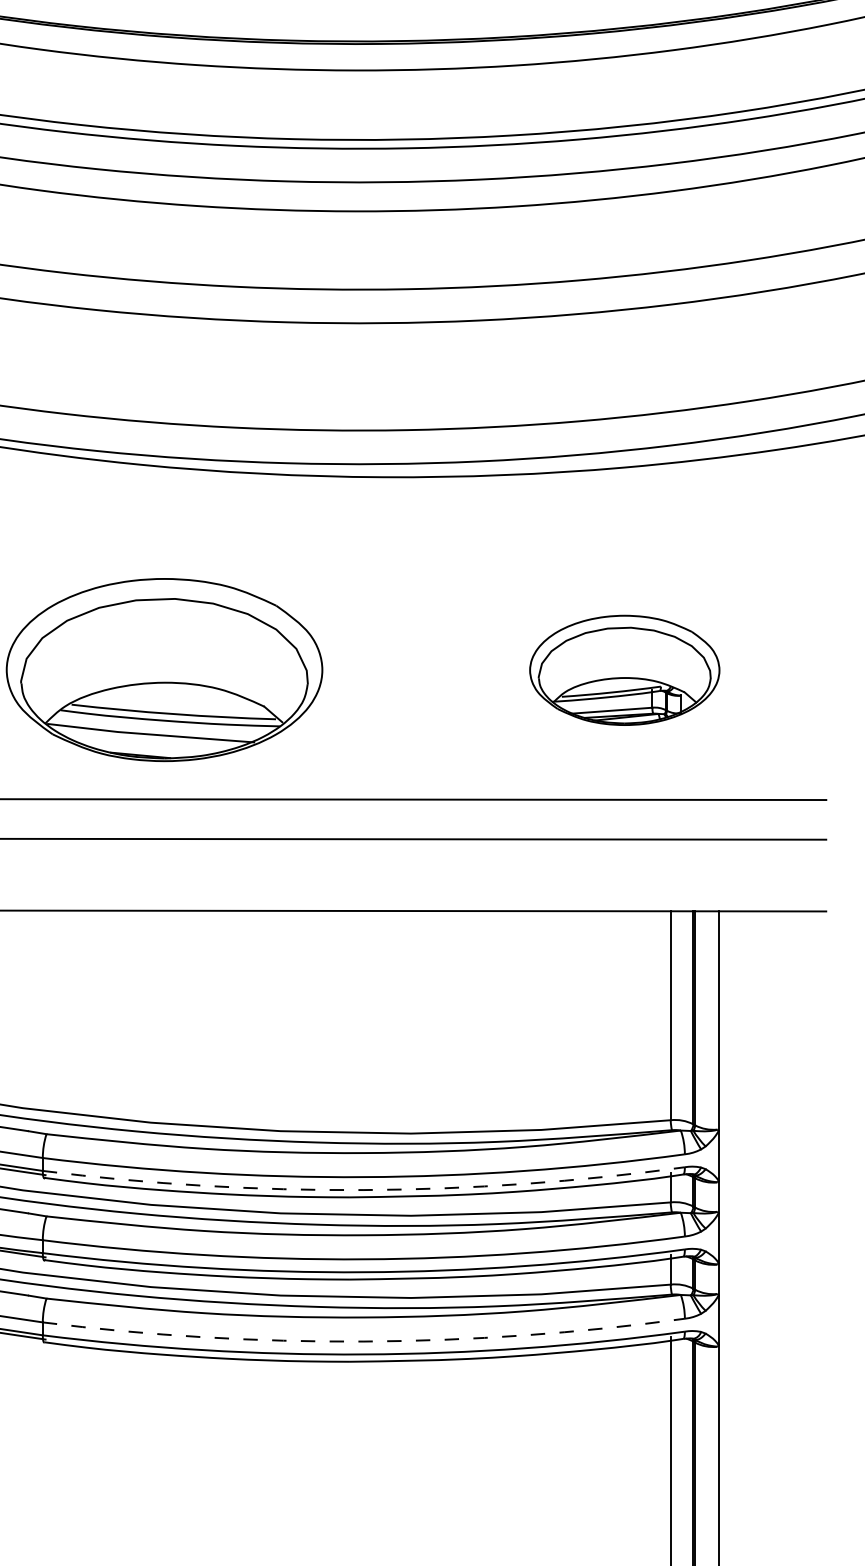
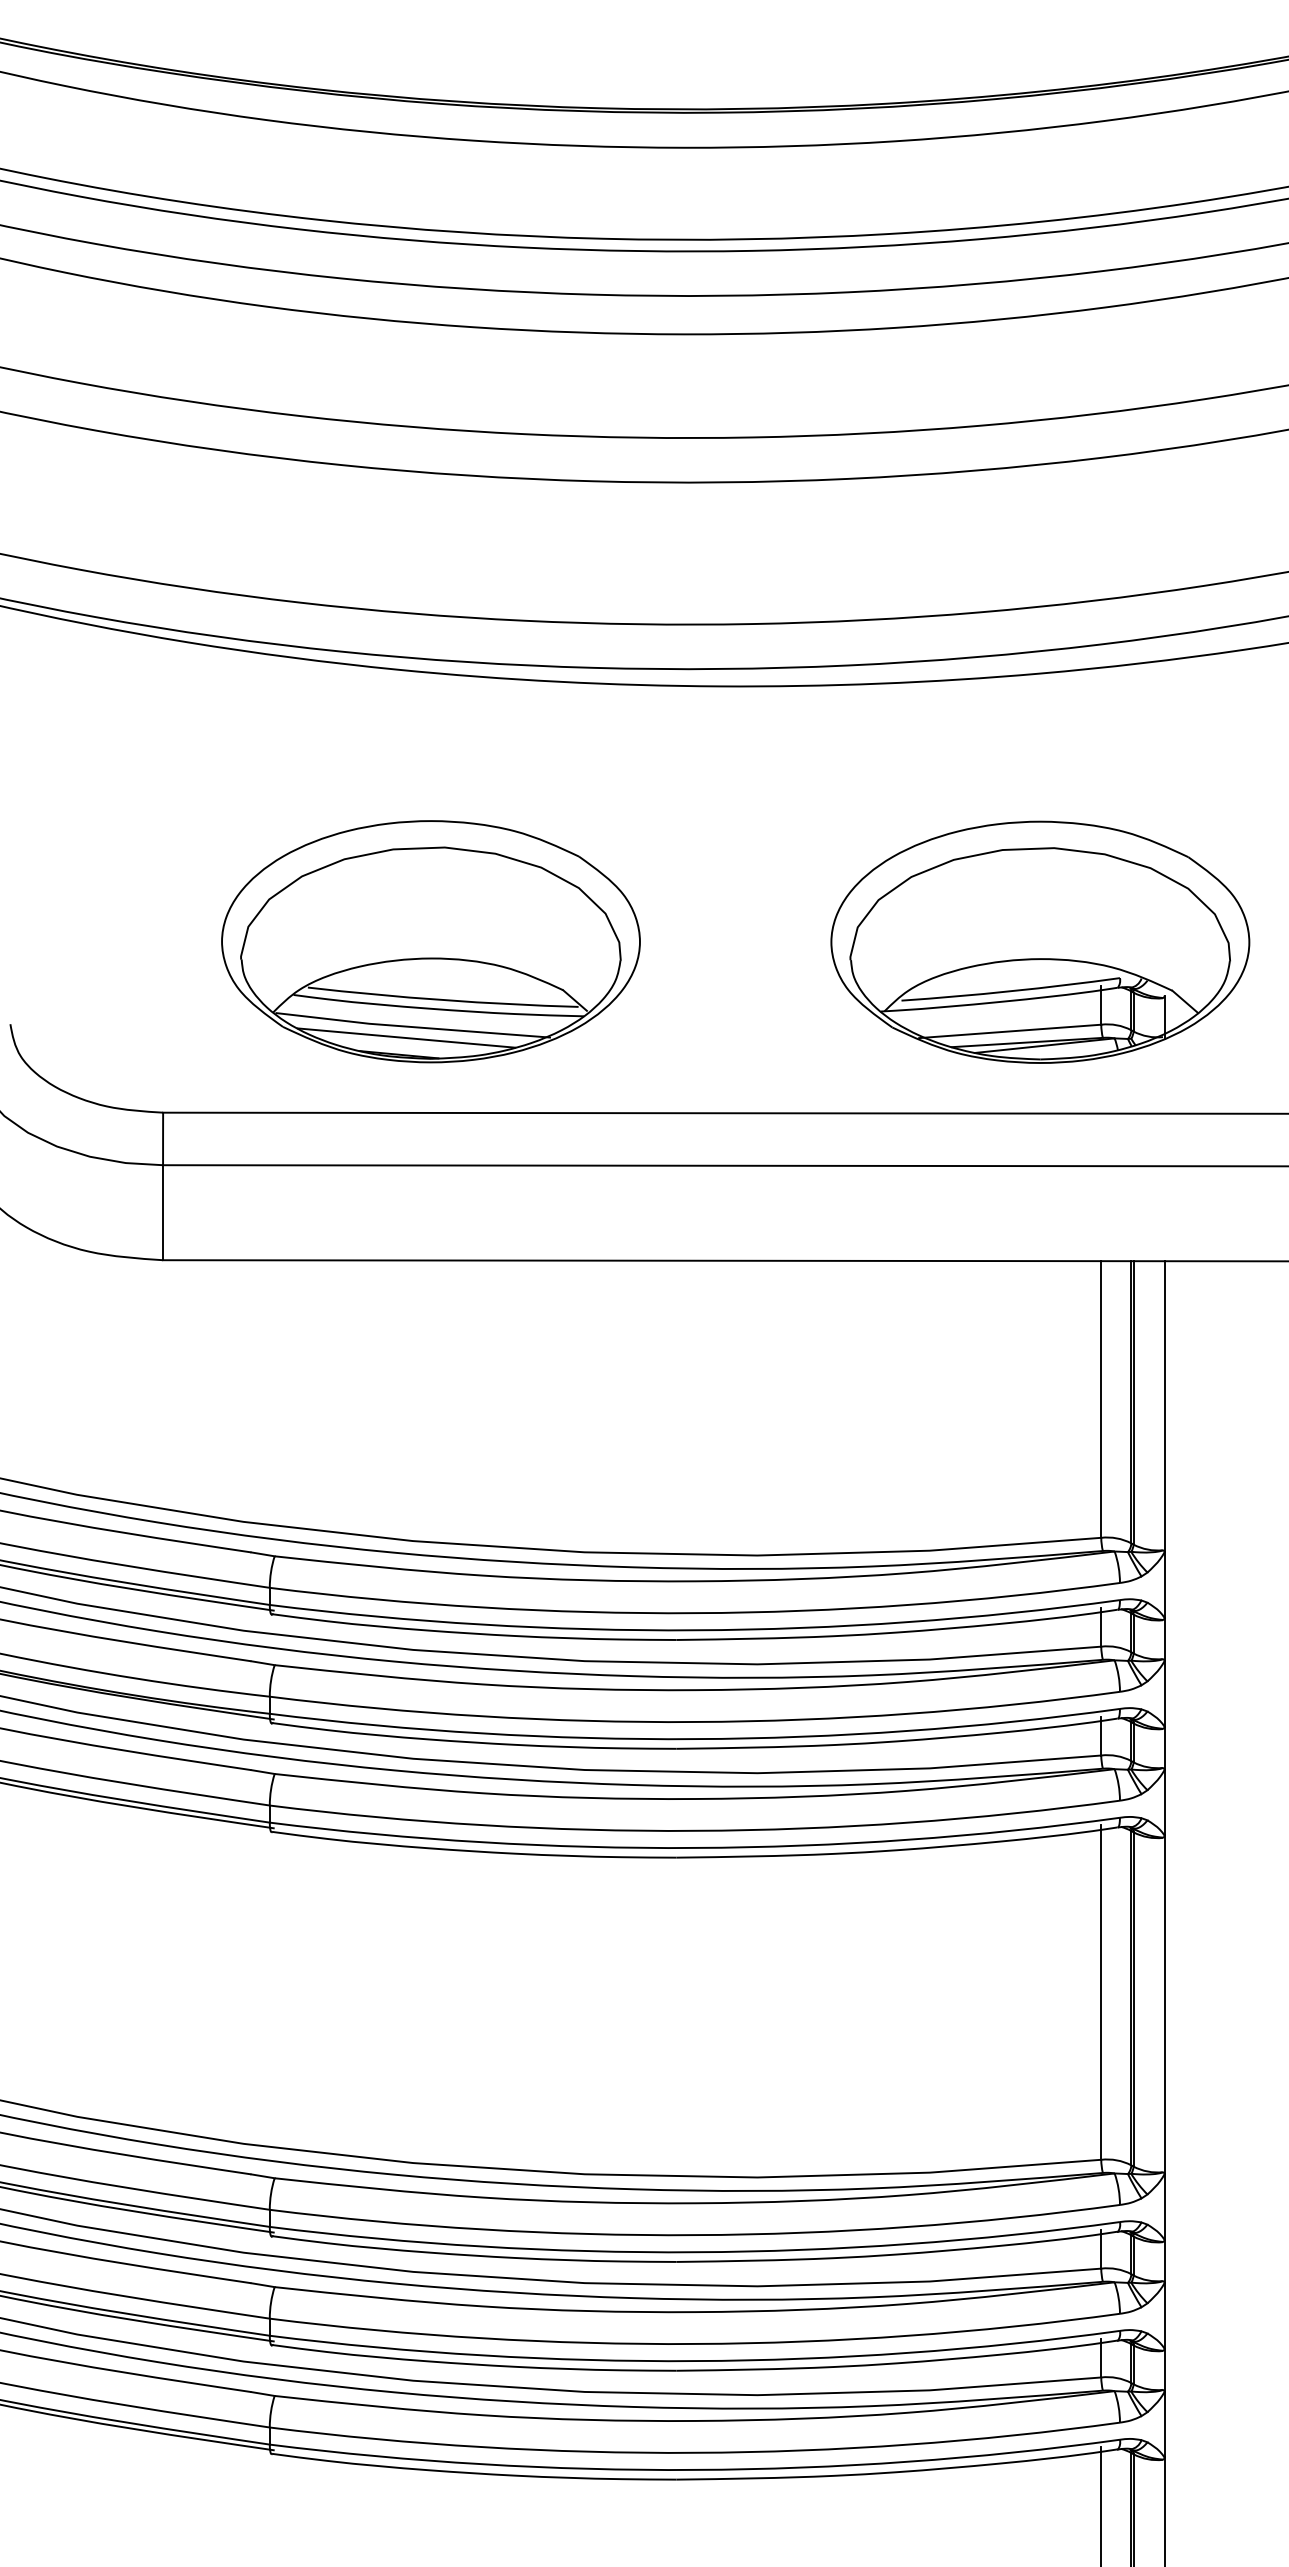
part: (624, 669) -> (1040, 941), size x1.67
line: (146, 742) -> (406, 1037), added
arc: (364, 1190) -> (695, 1630), dashed -> solid
arc: (364, 1341) -> (695, 1830), dashed -> solid

